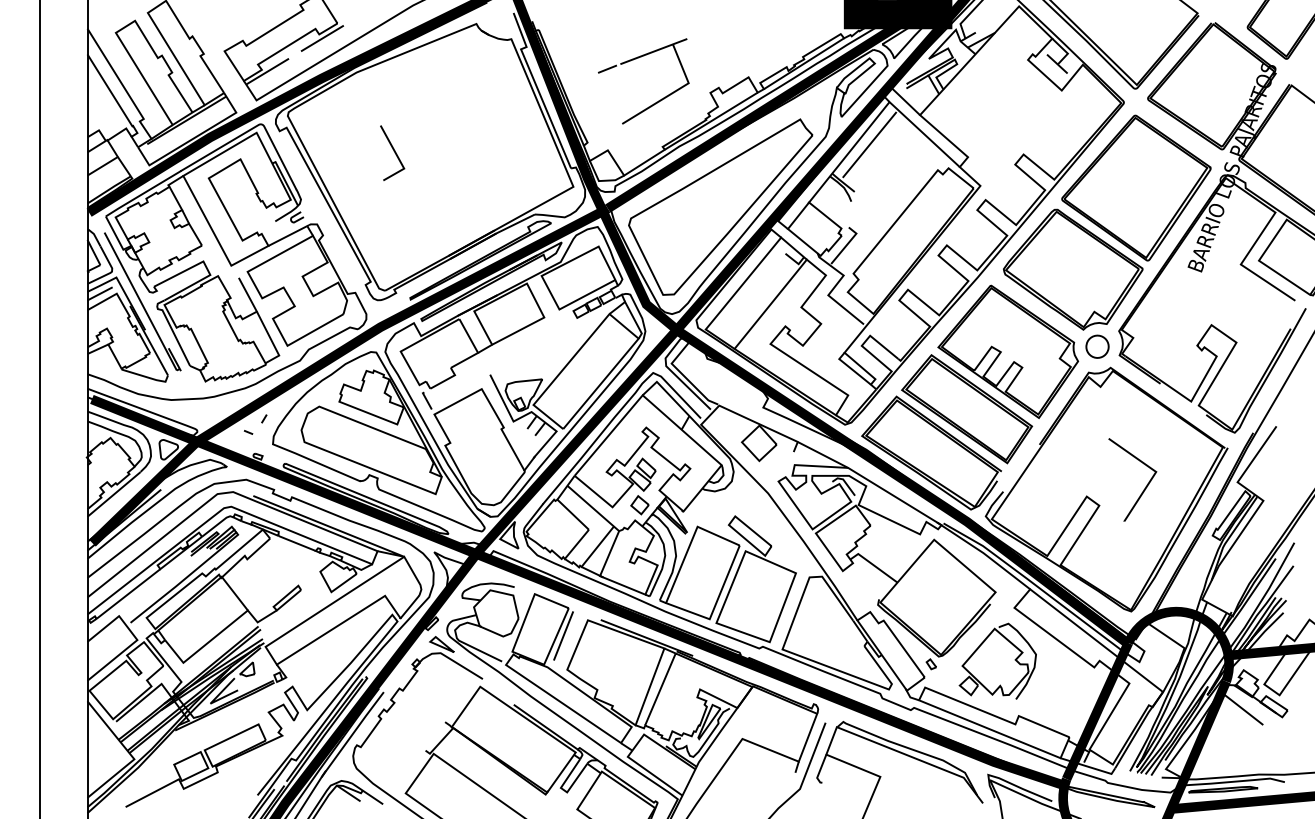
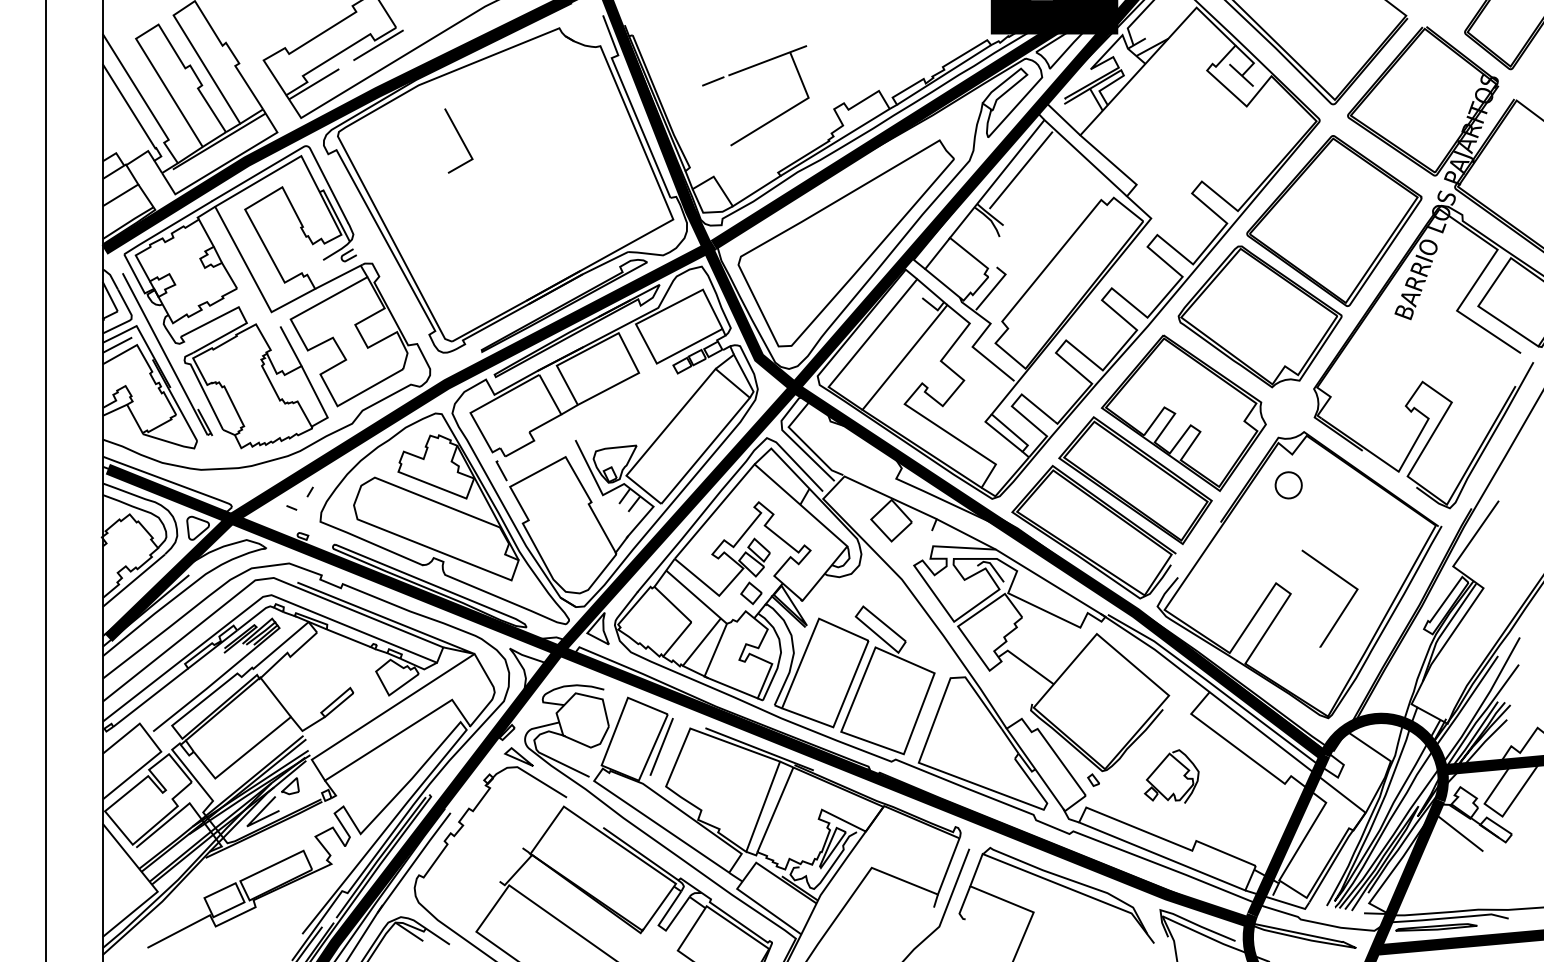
line: (393, 151) -> (460, 139), moved
part: (1097, 346) -> (1288, 485), moved
line: (1145, 487) -> (1344, 607), moved
part: (997, 661) -> (1171, 776), size x0.6

